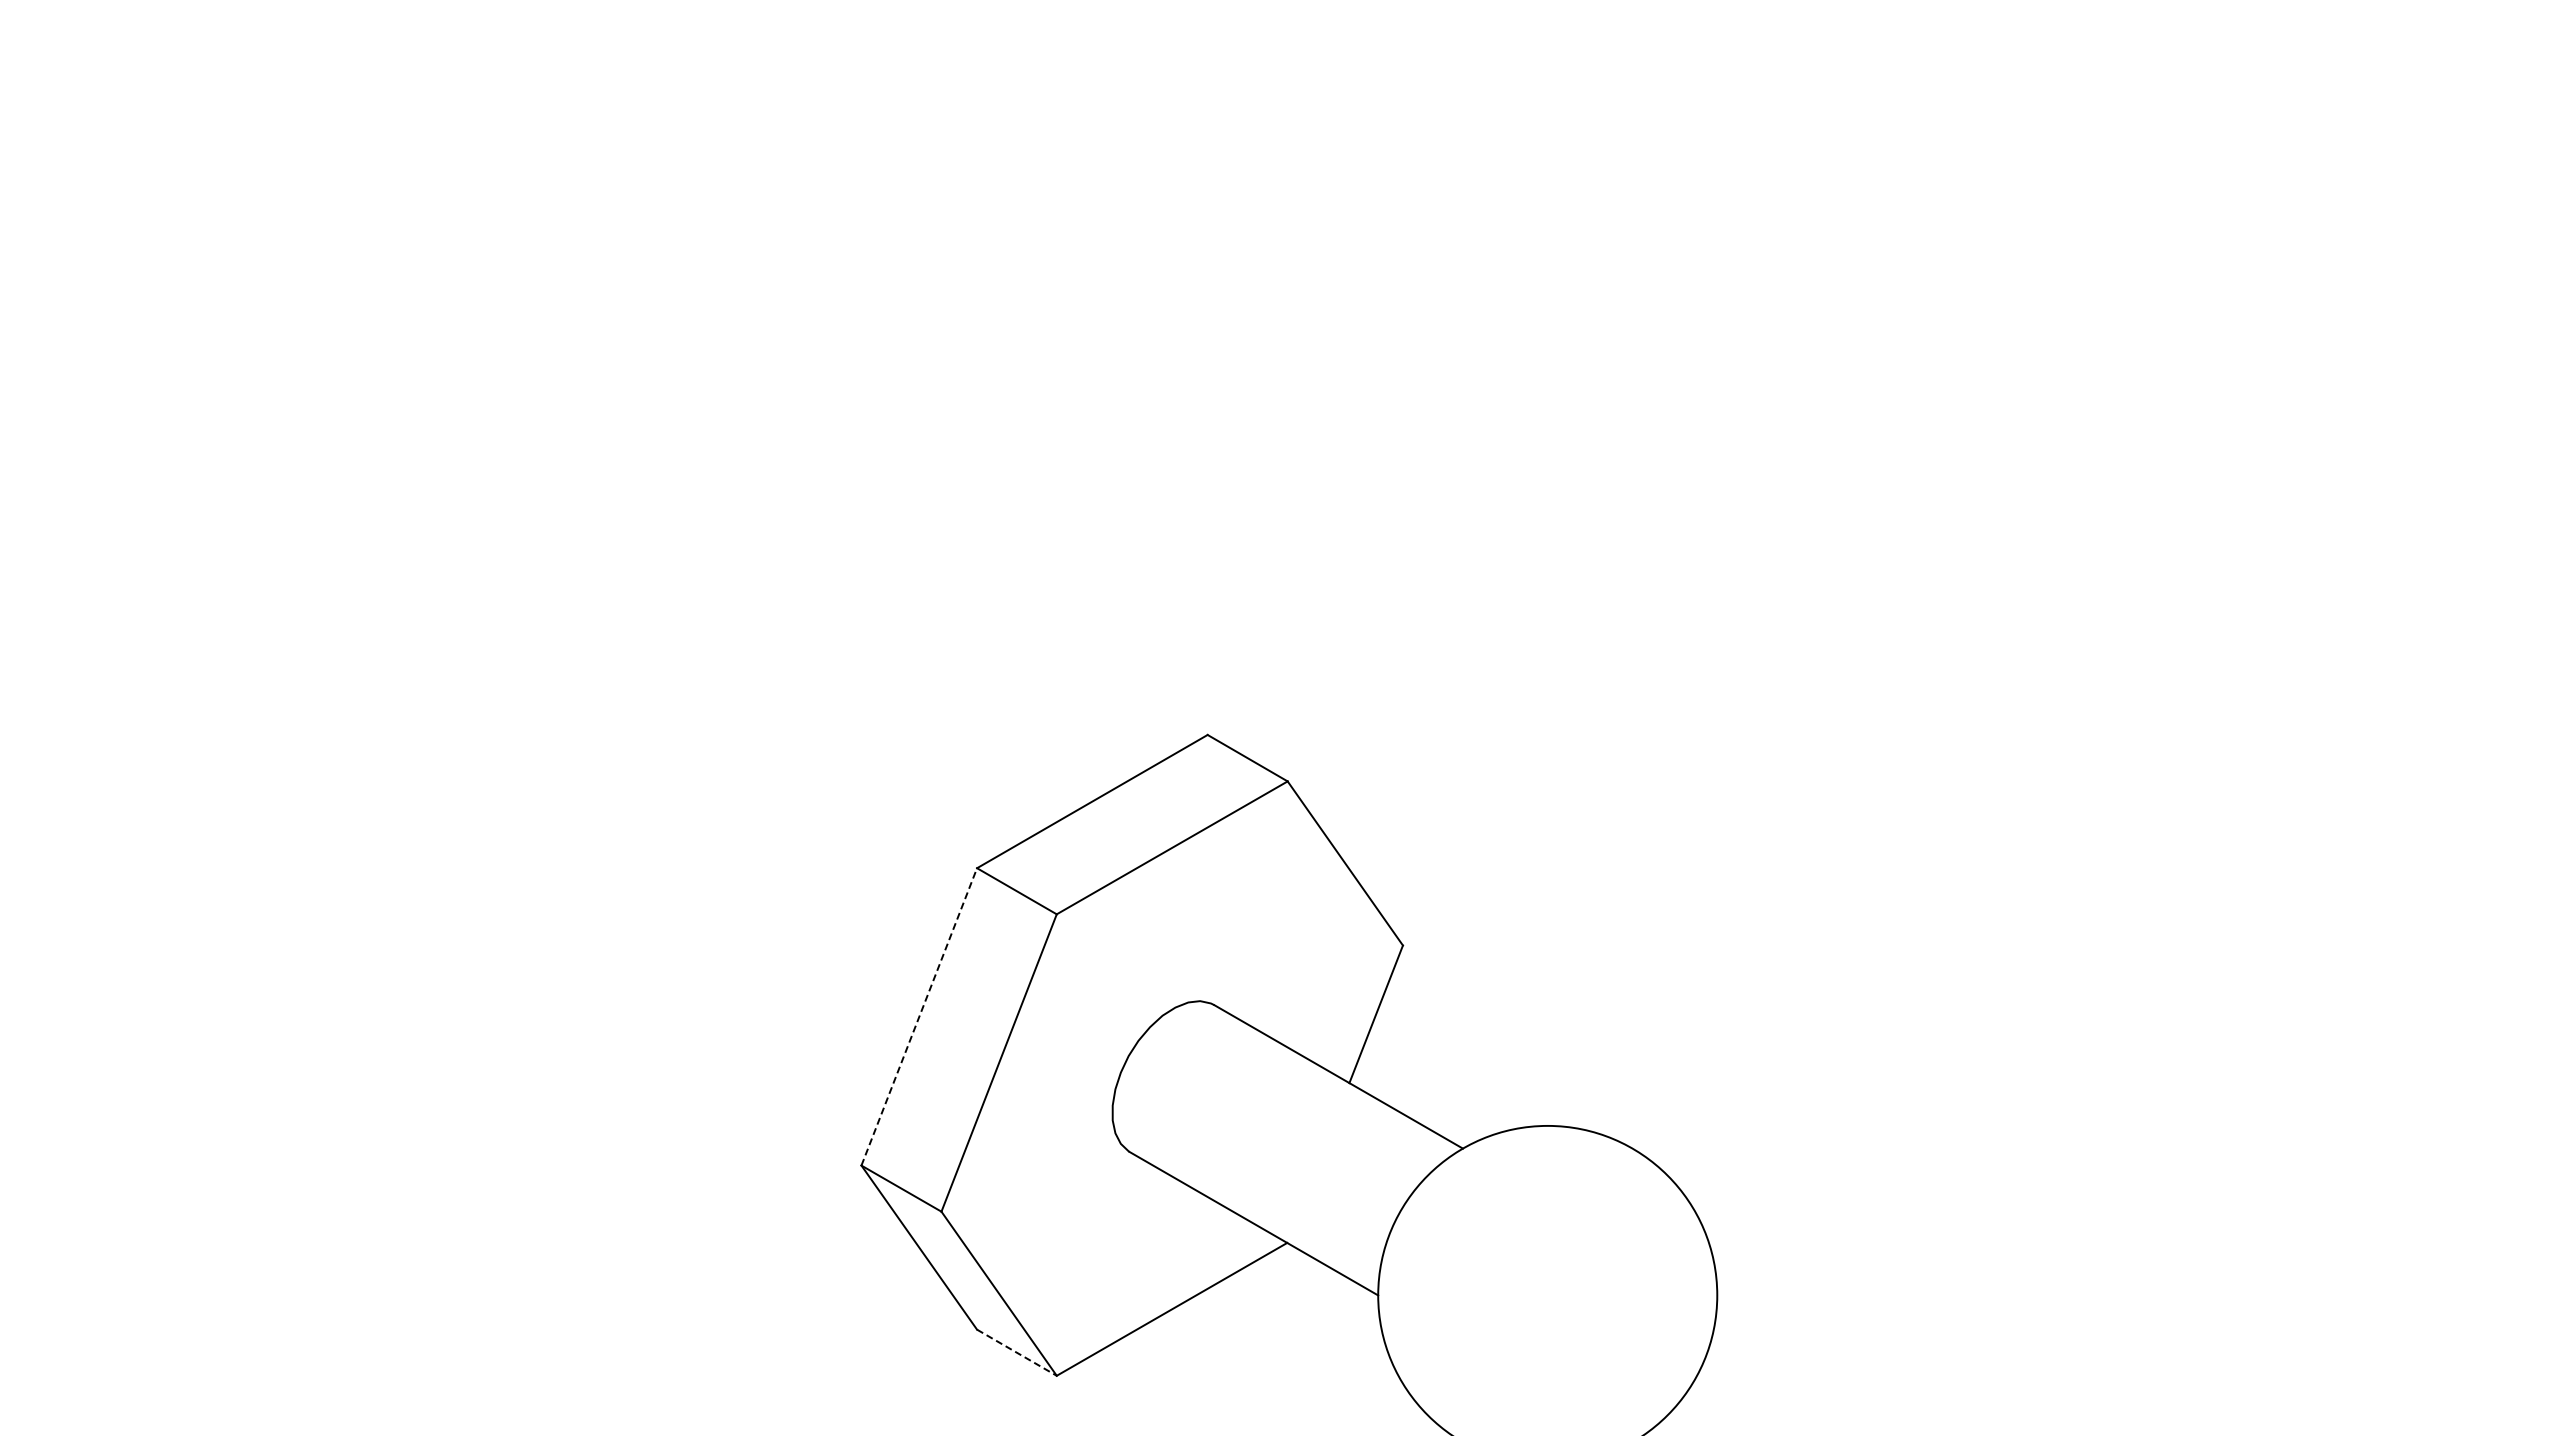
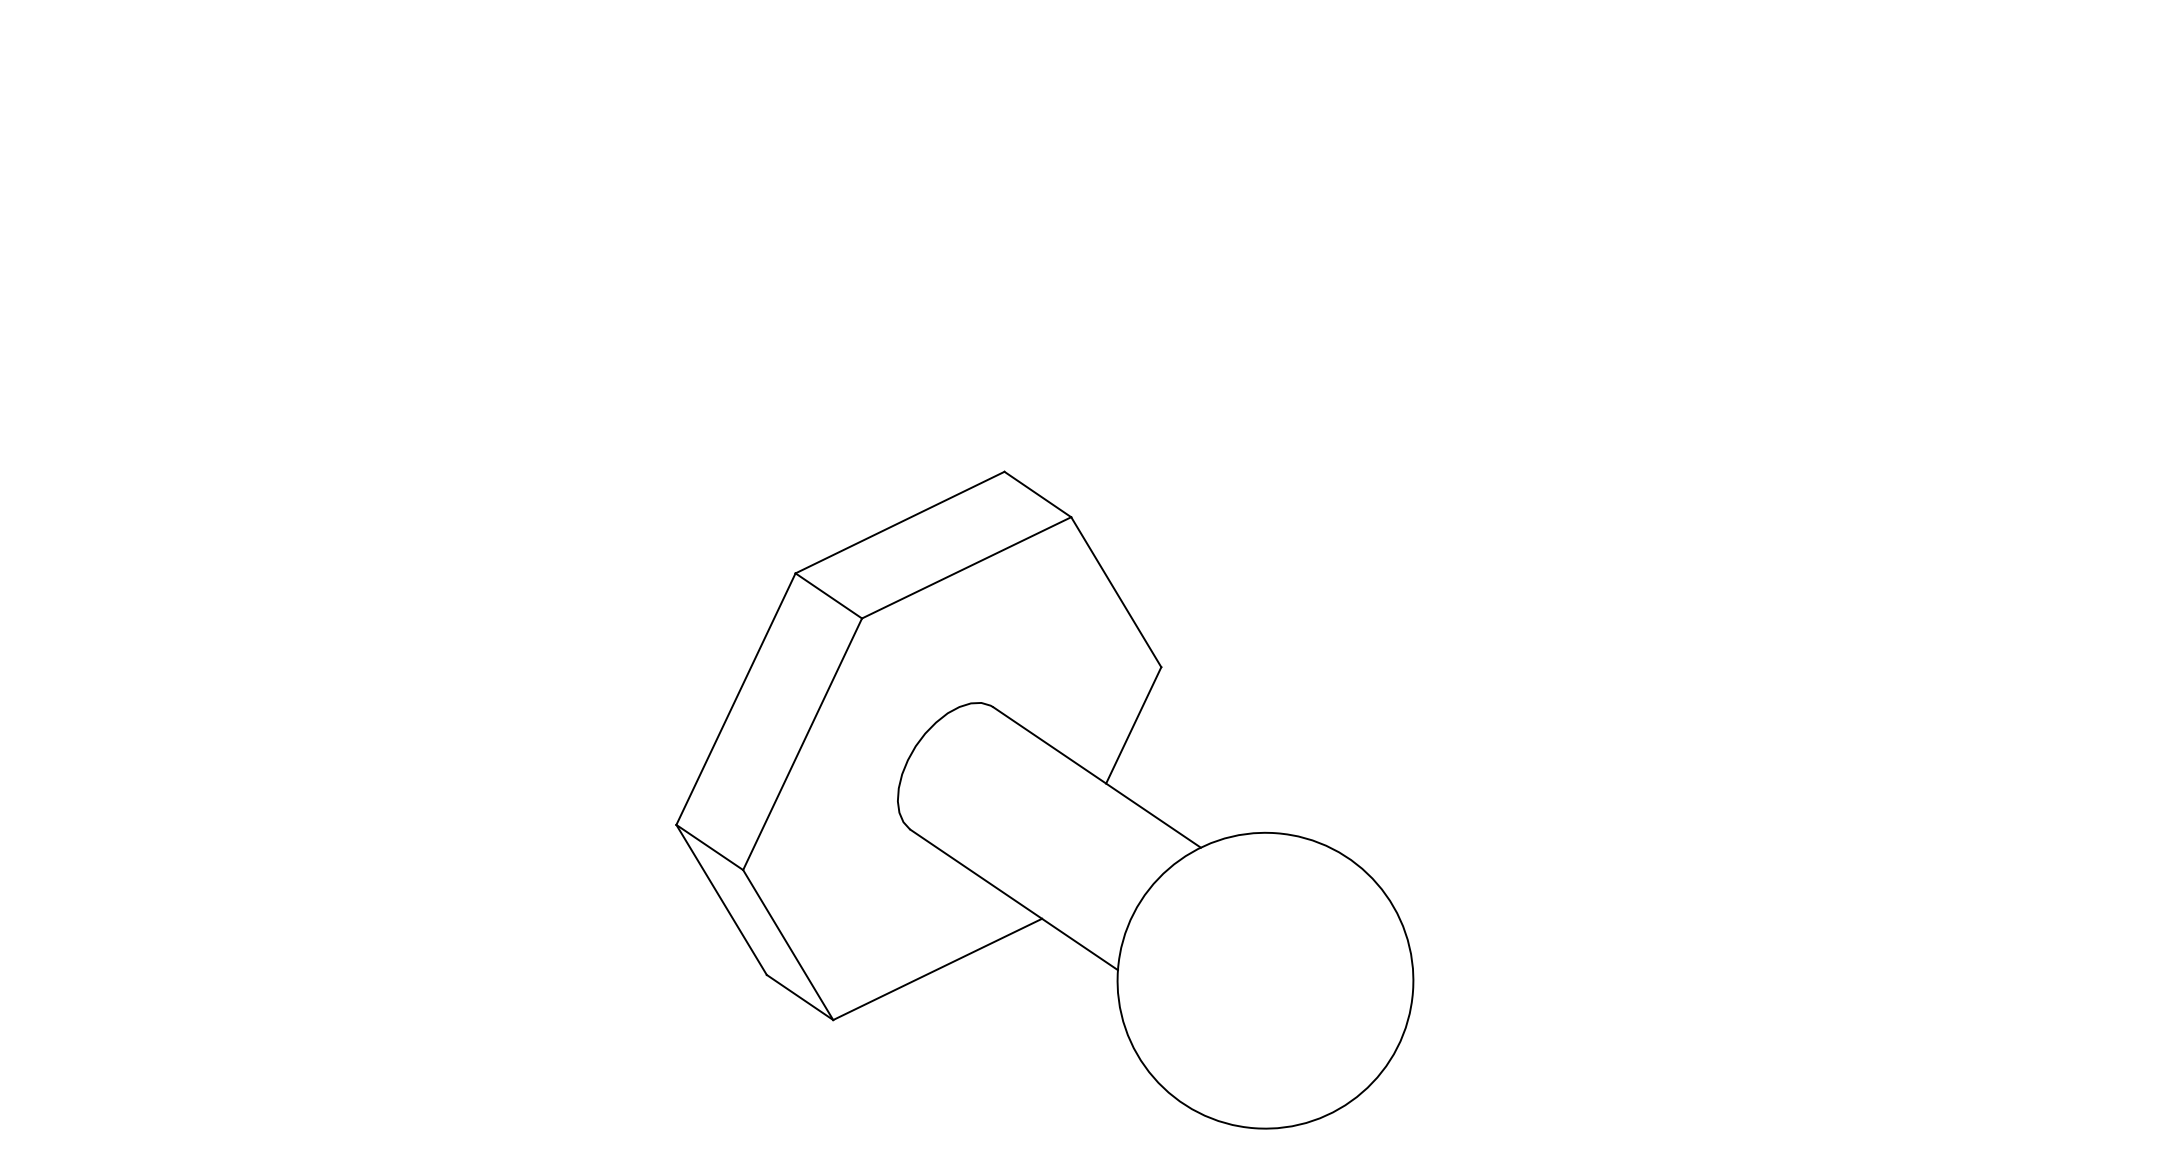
line: (919, 1016) -> (736, 698), dashed -> solid
line: (1017, 1352) -> (800, 997), dashed -> solid

